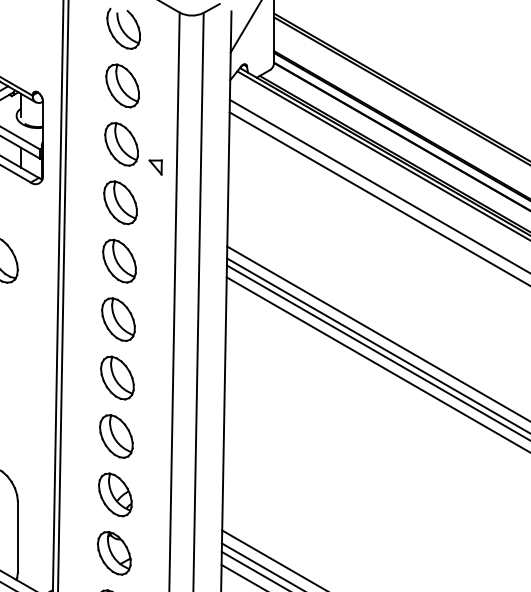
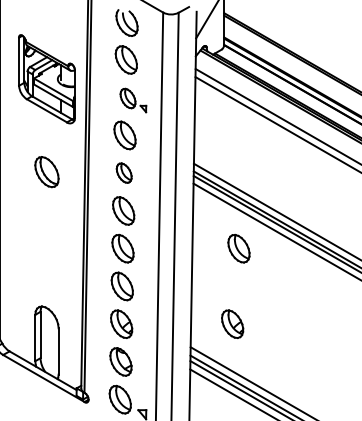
part: (133, 148) -> (133, 100), size x0.7
part: (118, 260) -> (123, 172), size x0.7
part: (296, 377) -> (238, 248), added
part: (286, 493) -> (232, 323), added

